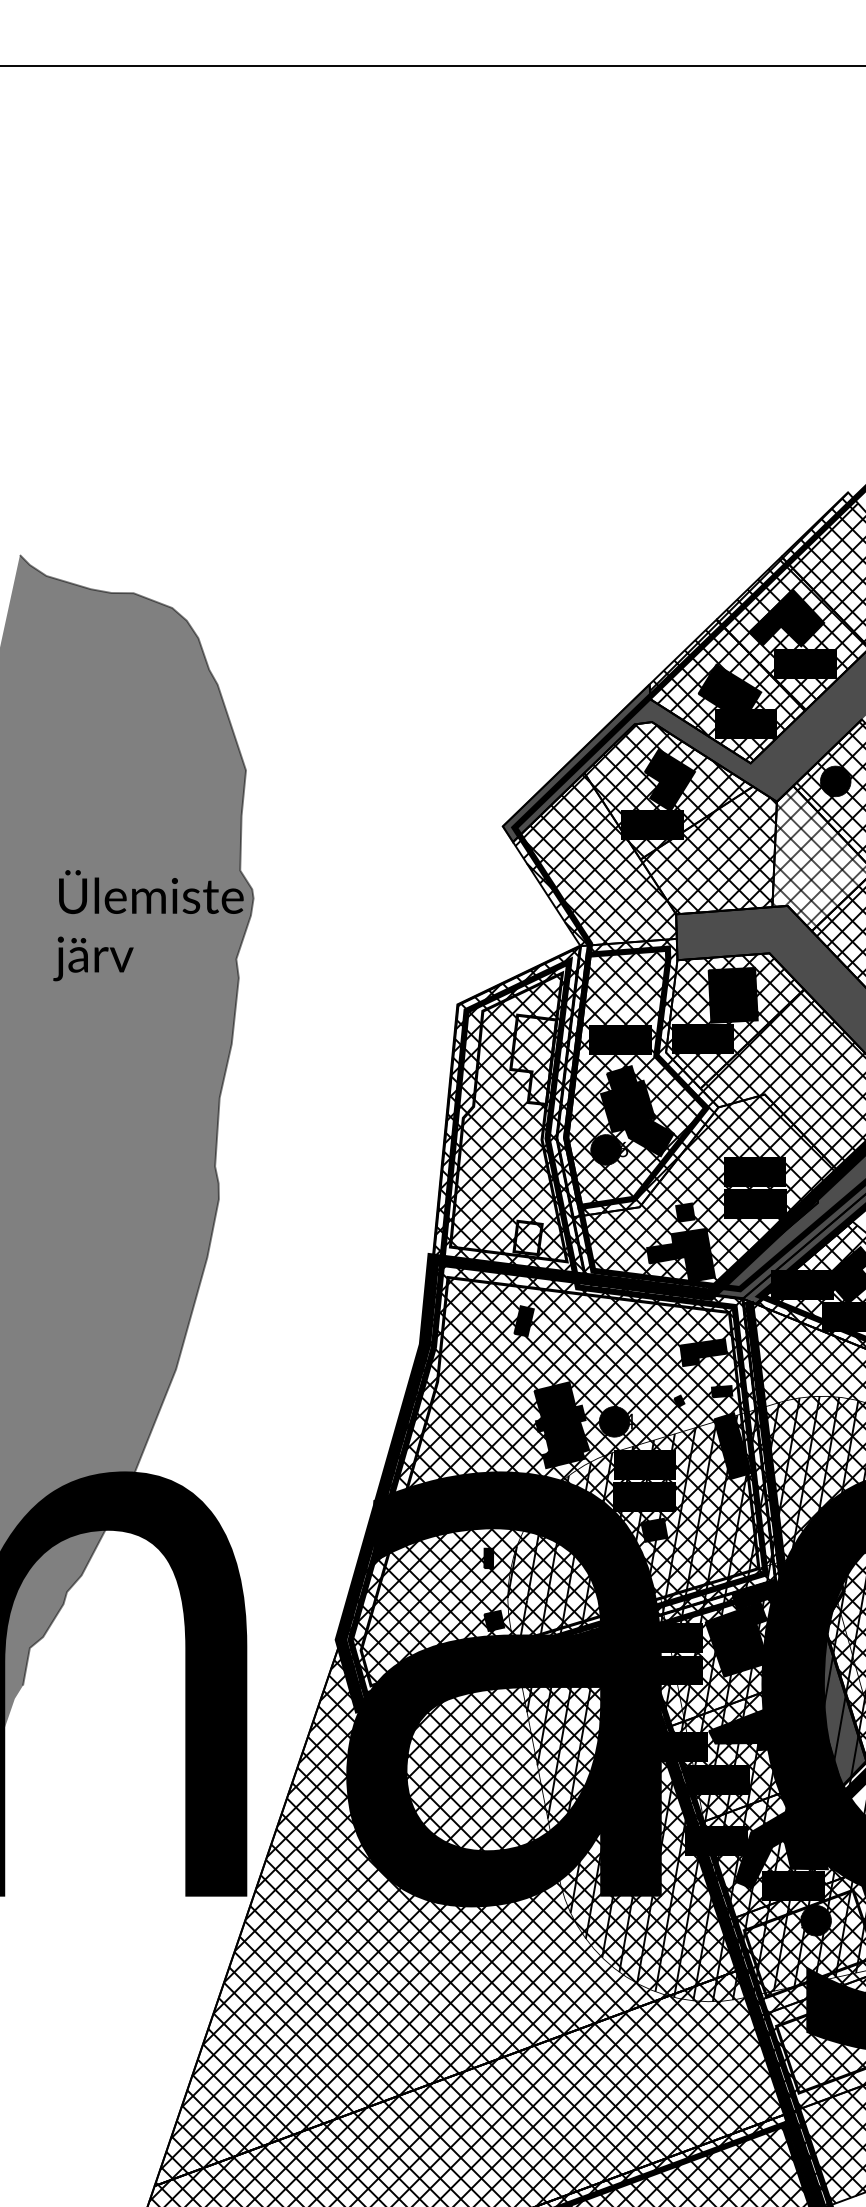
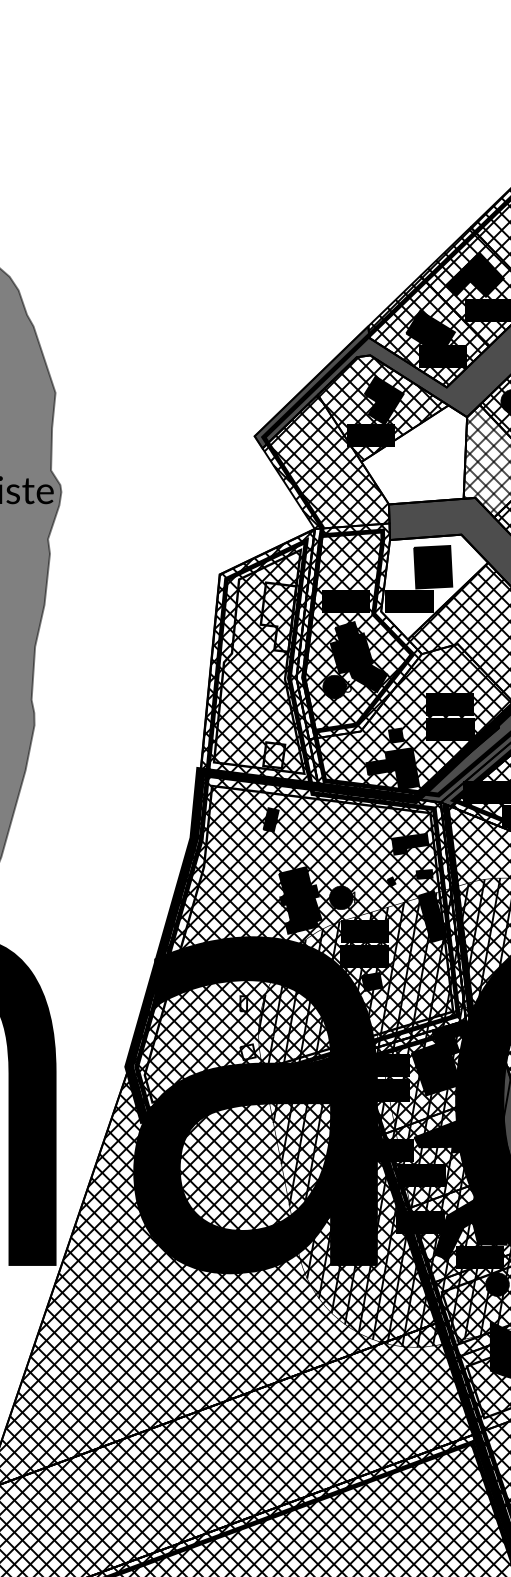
hatch: (709, 851) -> (414, 455), removed
hatch: (733, 1018) -> (433, 585), removed
fill: (488, 1558) -> (243, 1003), removed
fill: (494, 1620) -> (248, 1051), removed

